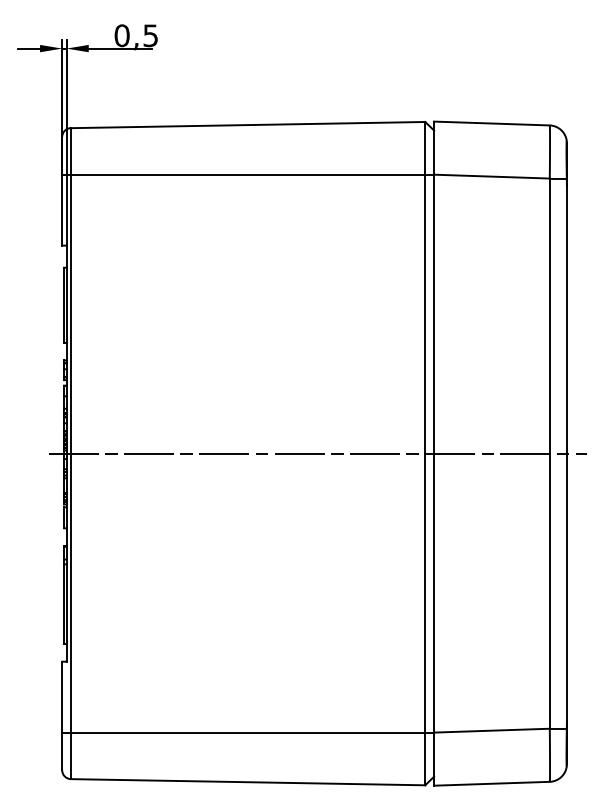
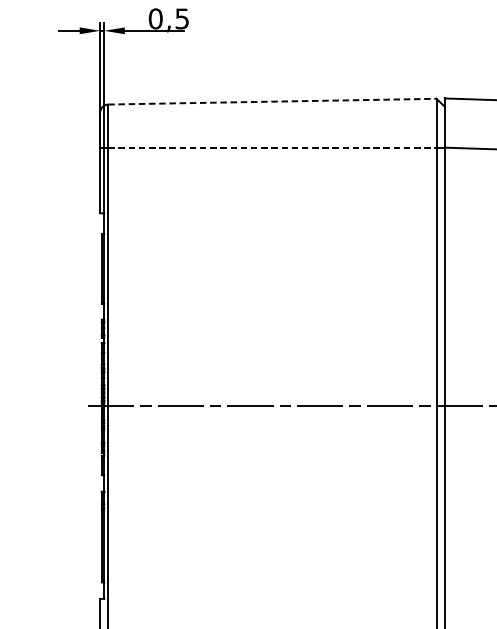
line: (248, 125) -> (272, 102), solid -> dashed
line: (248, 174) -> (272, 147), solid -> dashed

